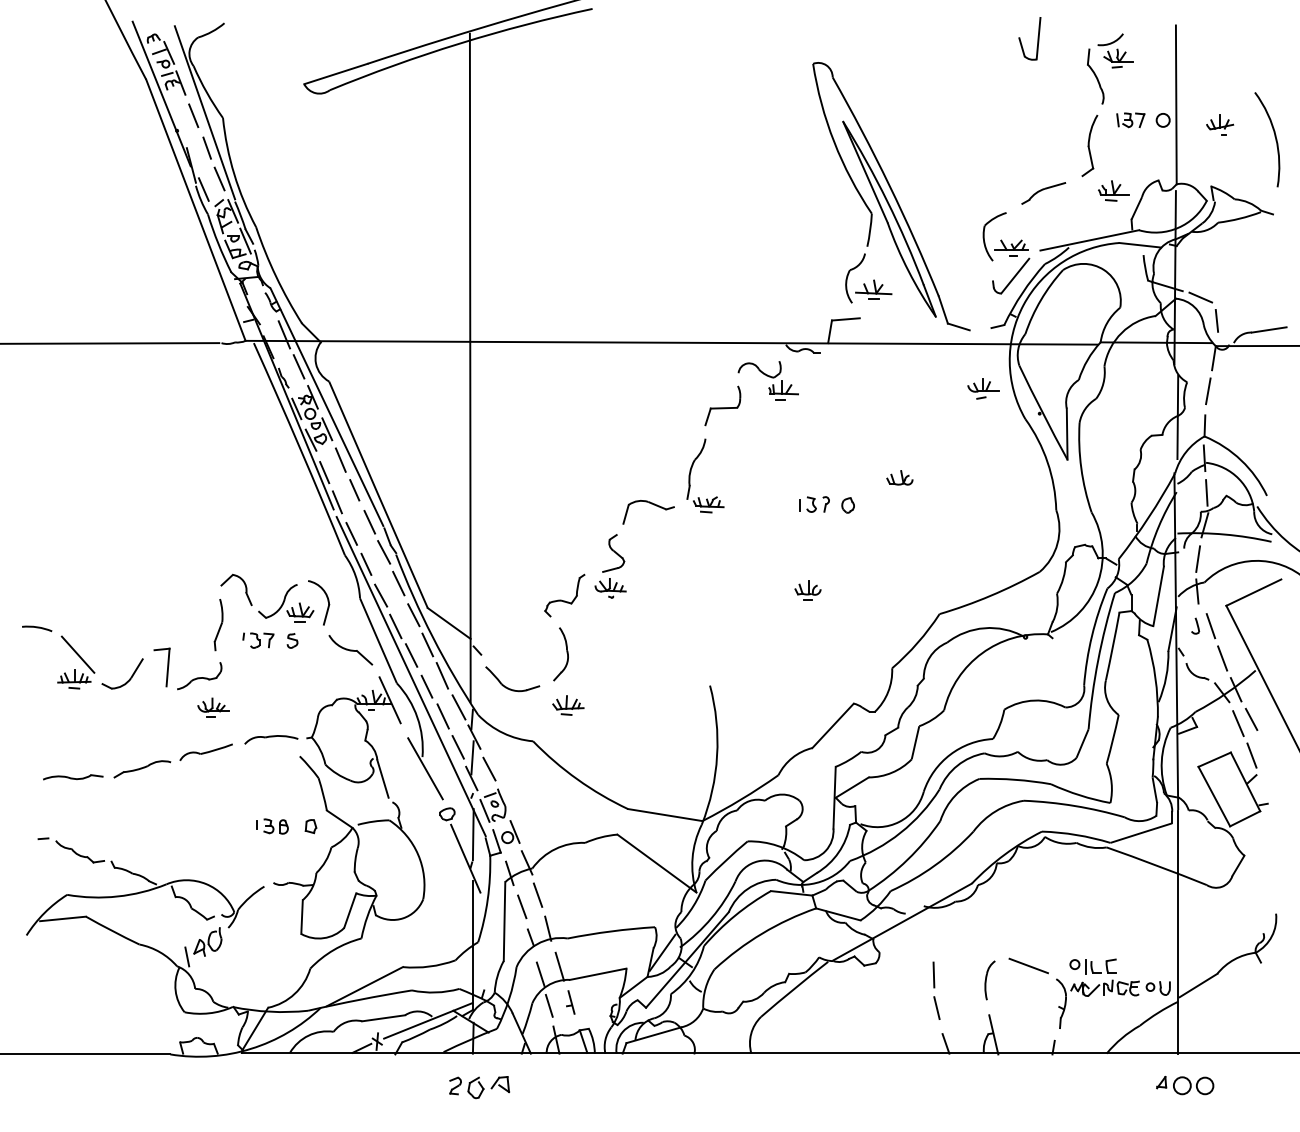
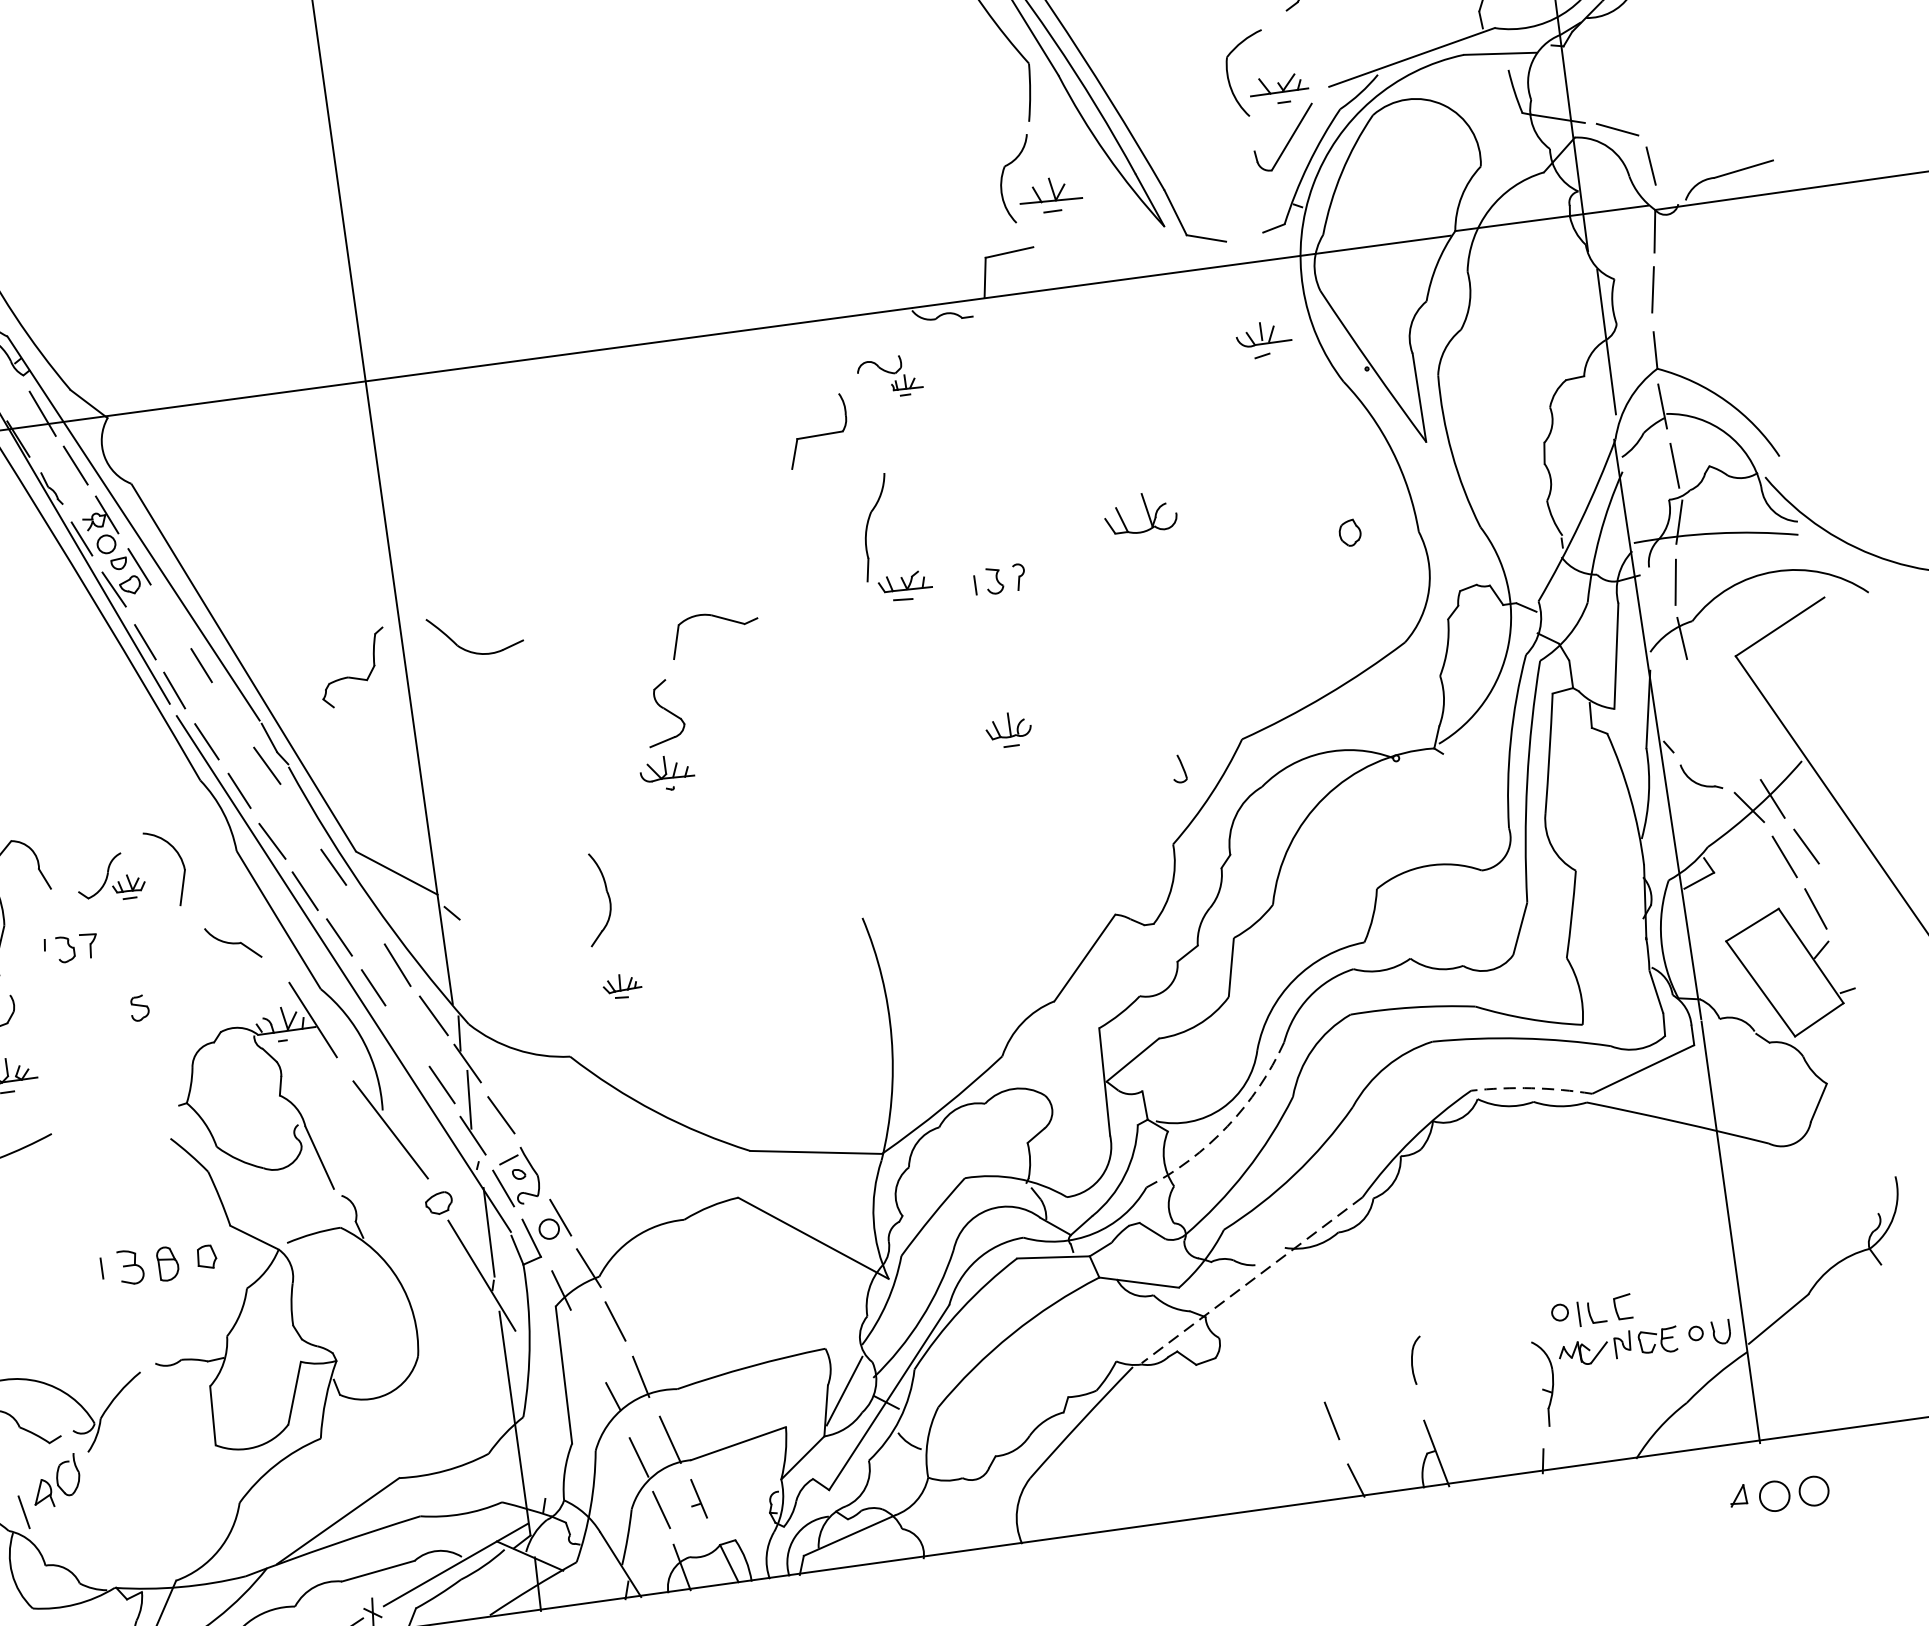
part: (767, 380) -> (888, 376), size x0.6
line: (340, 459) -> (169, 615), removed
part: (691, 472) -> (868, 534), moved
part: (899, 477) -> (1140, 512), size x1.6
part: (847, 505) -> (1348, 533), moved
line: (369, 521) -> (234, 716), removed
line: (398, 583) -> (299, 816), removed
part: (564, 595) -> (353, 667), moved
part: (286, 603) -> (110, 877), size x0.7
part: (1195, 625) -> (1178, 768), moved
line: (1210, 626) -> (1713, 695), removed
part: (292, 640) -> (139, 1007), moved
line: (427, 644) -> (364, 914), removed
part: (350, 650) -> (232, 943), size x0.7
line: (1222, 658) -> (1741, 748), removed
part: (508, 687) -> (470, 649), moved
part: (568, 705) -> (622, 986), size x0.7
line: (442, 716) -> (407, 1035), removed
part: (271, 739) -> (117, 1116), removed
part: (272, 826) -> (140, 1266), size x1.4
arc: (900, 832) -> (1226, 1126), solid -> dashed
arc: (1076, 835) -> (1531, 1089), solid -> dashed
line: (522, 906) -> (591, 1344), removed
line: (902, 922) -> (1251, 1281), solid -> dashed
line: (1028, 965) -> (1480, 1325), removed
line: (933, 974) -> (1317, 1363), removed
part: (989, 980) -> (1416, 1360), size x0.7

